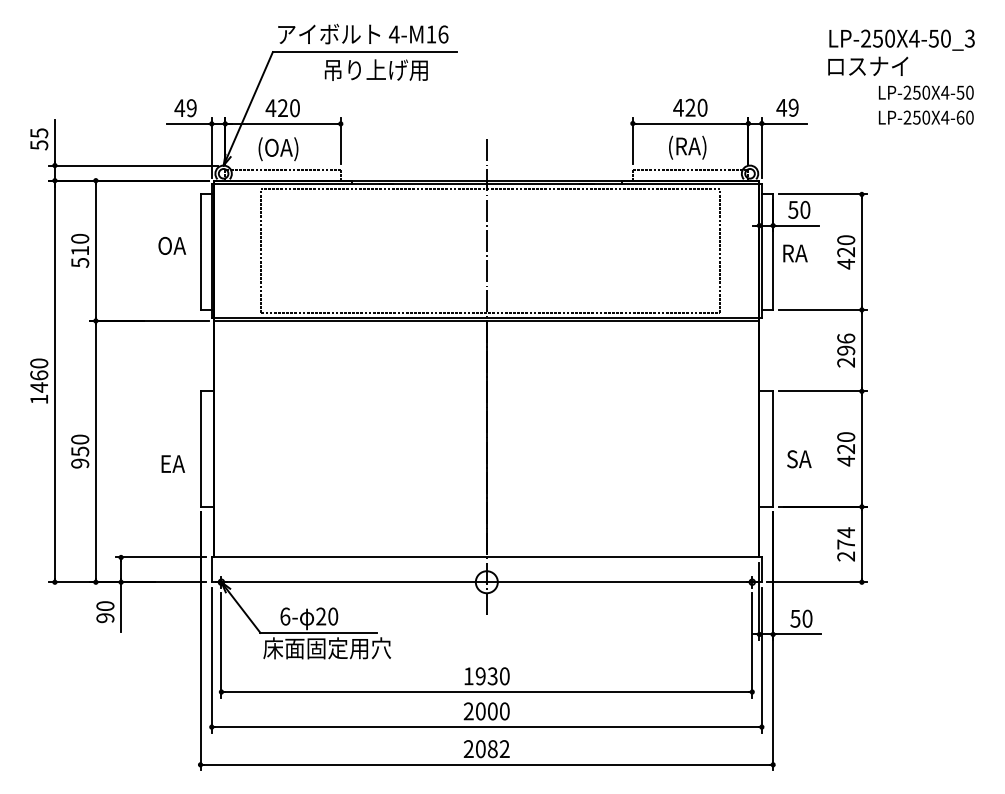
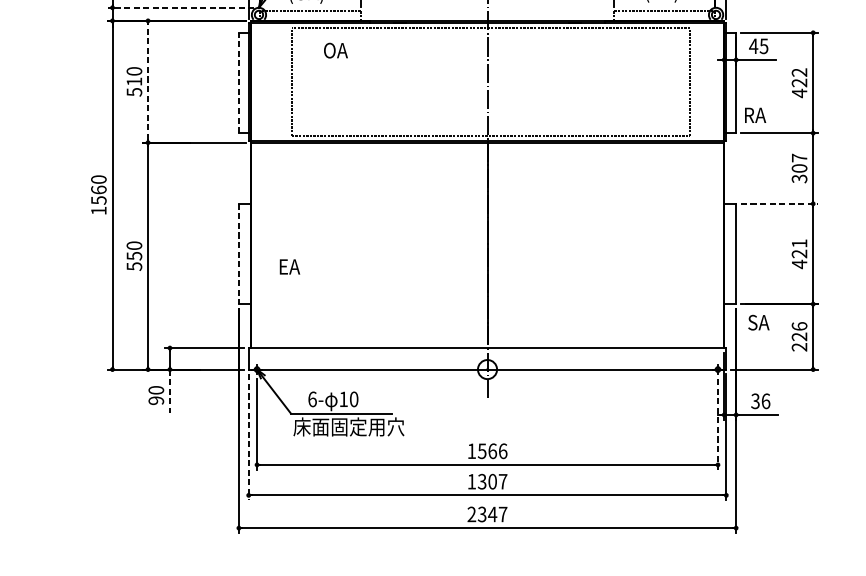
line: (133, 165) -> (180, 7), solid -> dashed
text: (798, 209) -> (758, 45), 50 -> 45
text: (846, 240) -> (799, 72), 420 -> 422
text: (172, 245) -> (336, 50), moved
line: (95, 250) -> (147, 81), solid -> dashed
line: (200, 252) -> (238, 83), solid -> dashed
text: (795, 253) -> (755, 115), moved
text: (846, 350) -> (799, 168), 296 -> 307
text: (39, 387) -> (99, 200), 1460 -> 1560
line: (823, 391) -> (779, 203), solid -> dashed
text: (846, 436) -> (799, 243), 420 -> 421
line: (200, 449) -> (238, 254), solid -> dashed
text: (799, 459) -> (759, 322), moved
text: (80, 463) -> (134, 266), 950 -> 550
text: (172, 463) -> (289, 266), moved
text: (846, 538) -> (799, 331), 274 -> 226
line: (121, 607) -> (170, 391), solid -> dashed
text: (321, 616) -> (343, 399), 20 -> 10
text: (801, 618) -> (760, 401), 50 -> 36
line: (752, 645) -> (718, 424), solid -> dashed
line: (211, 660) -> (248, 437), solid -> dashed
text: (492, 676) -> (492, 451), 1930 -> 1566
text: (486, 711) -> (487, 481), 2000 -> 1307
text: (492, 749) -> (492, 514), 2082 -> 2347

